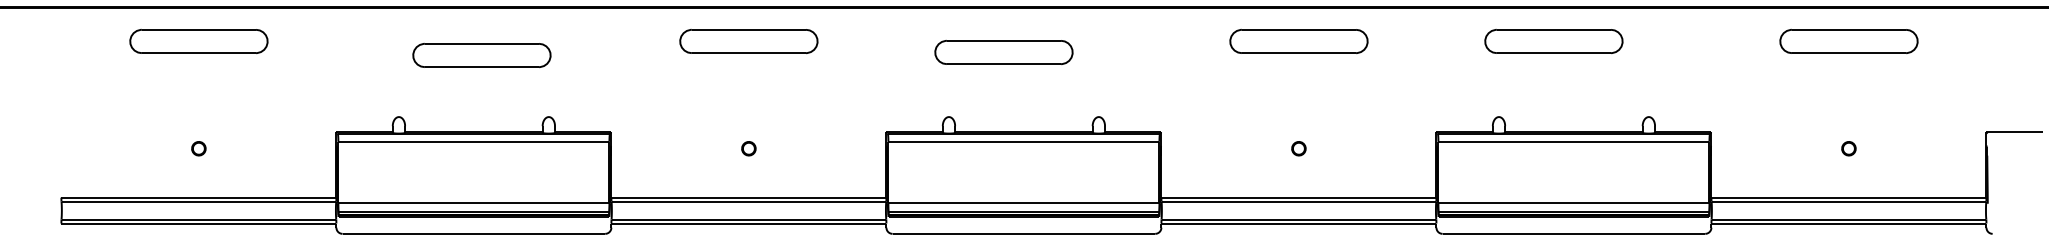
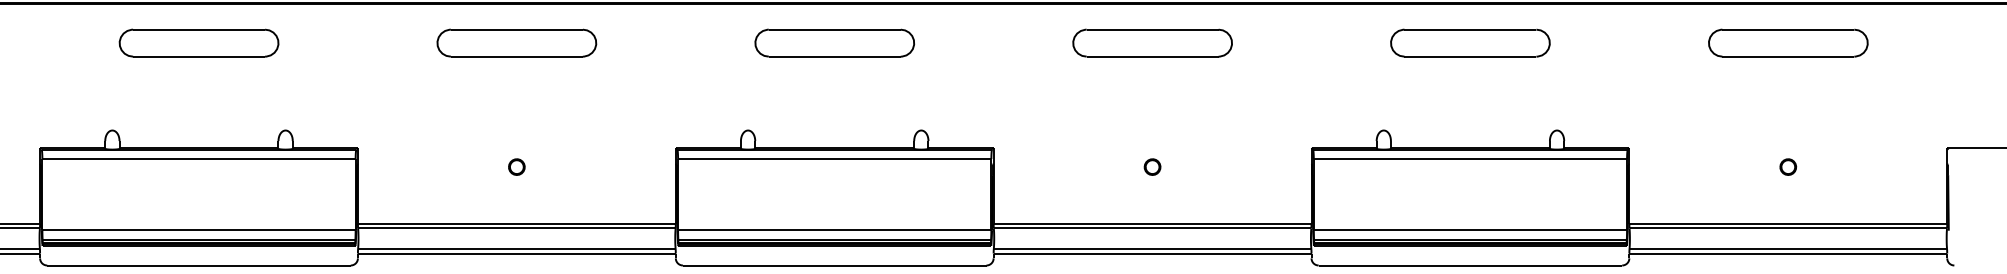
part: (1553, 41) -> (1469, 43), moved
part: (1003, 52) -> (834, 43), moved
part: (481, 55) -> (198, 43), moved

